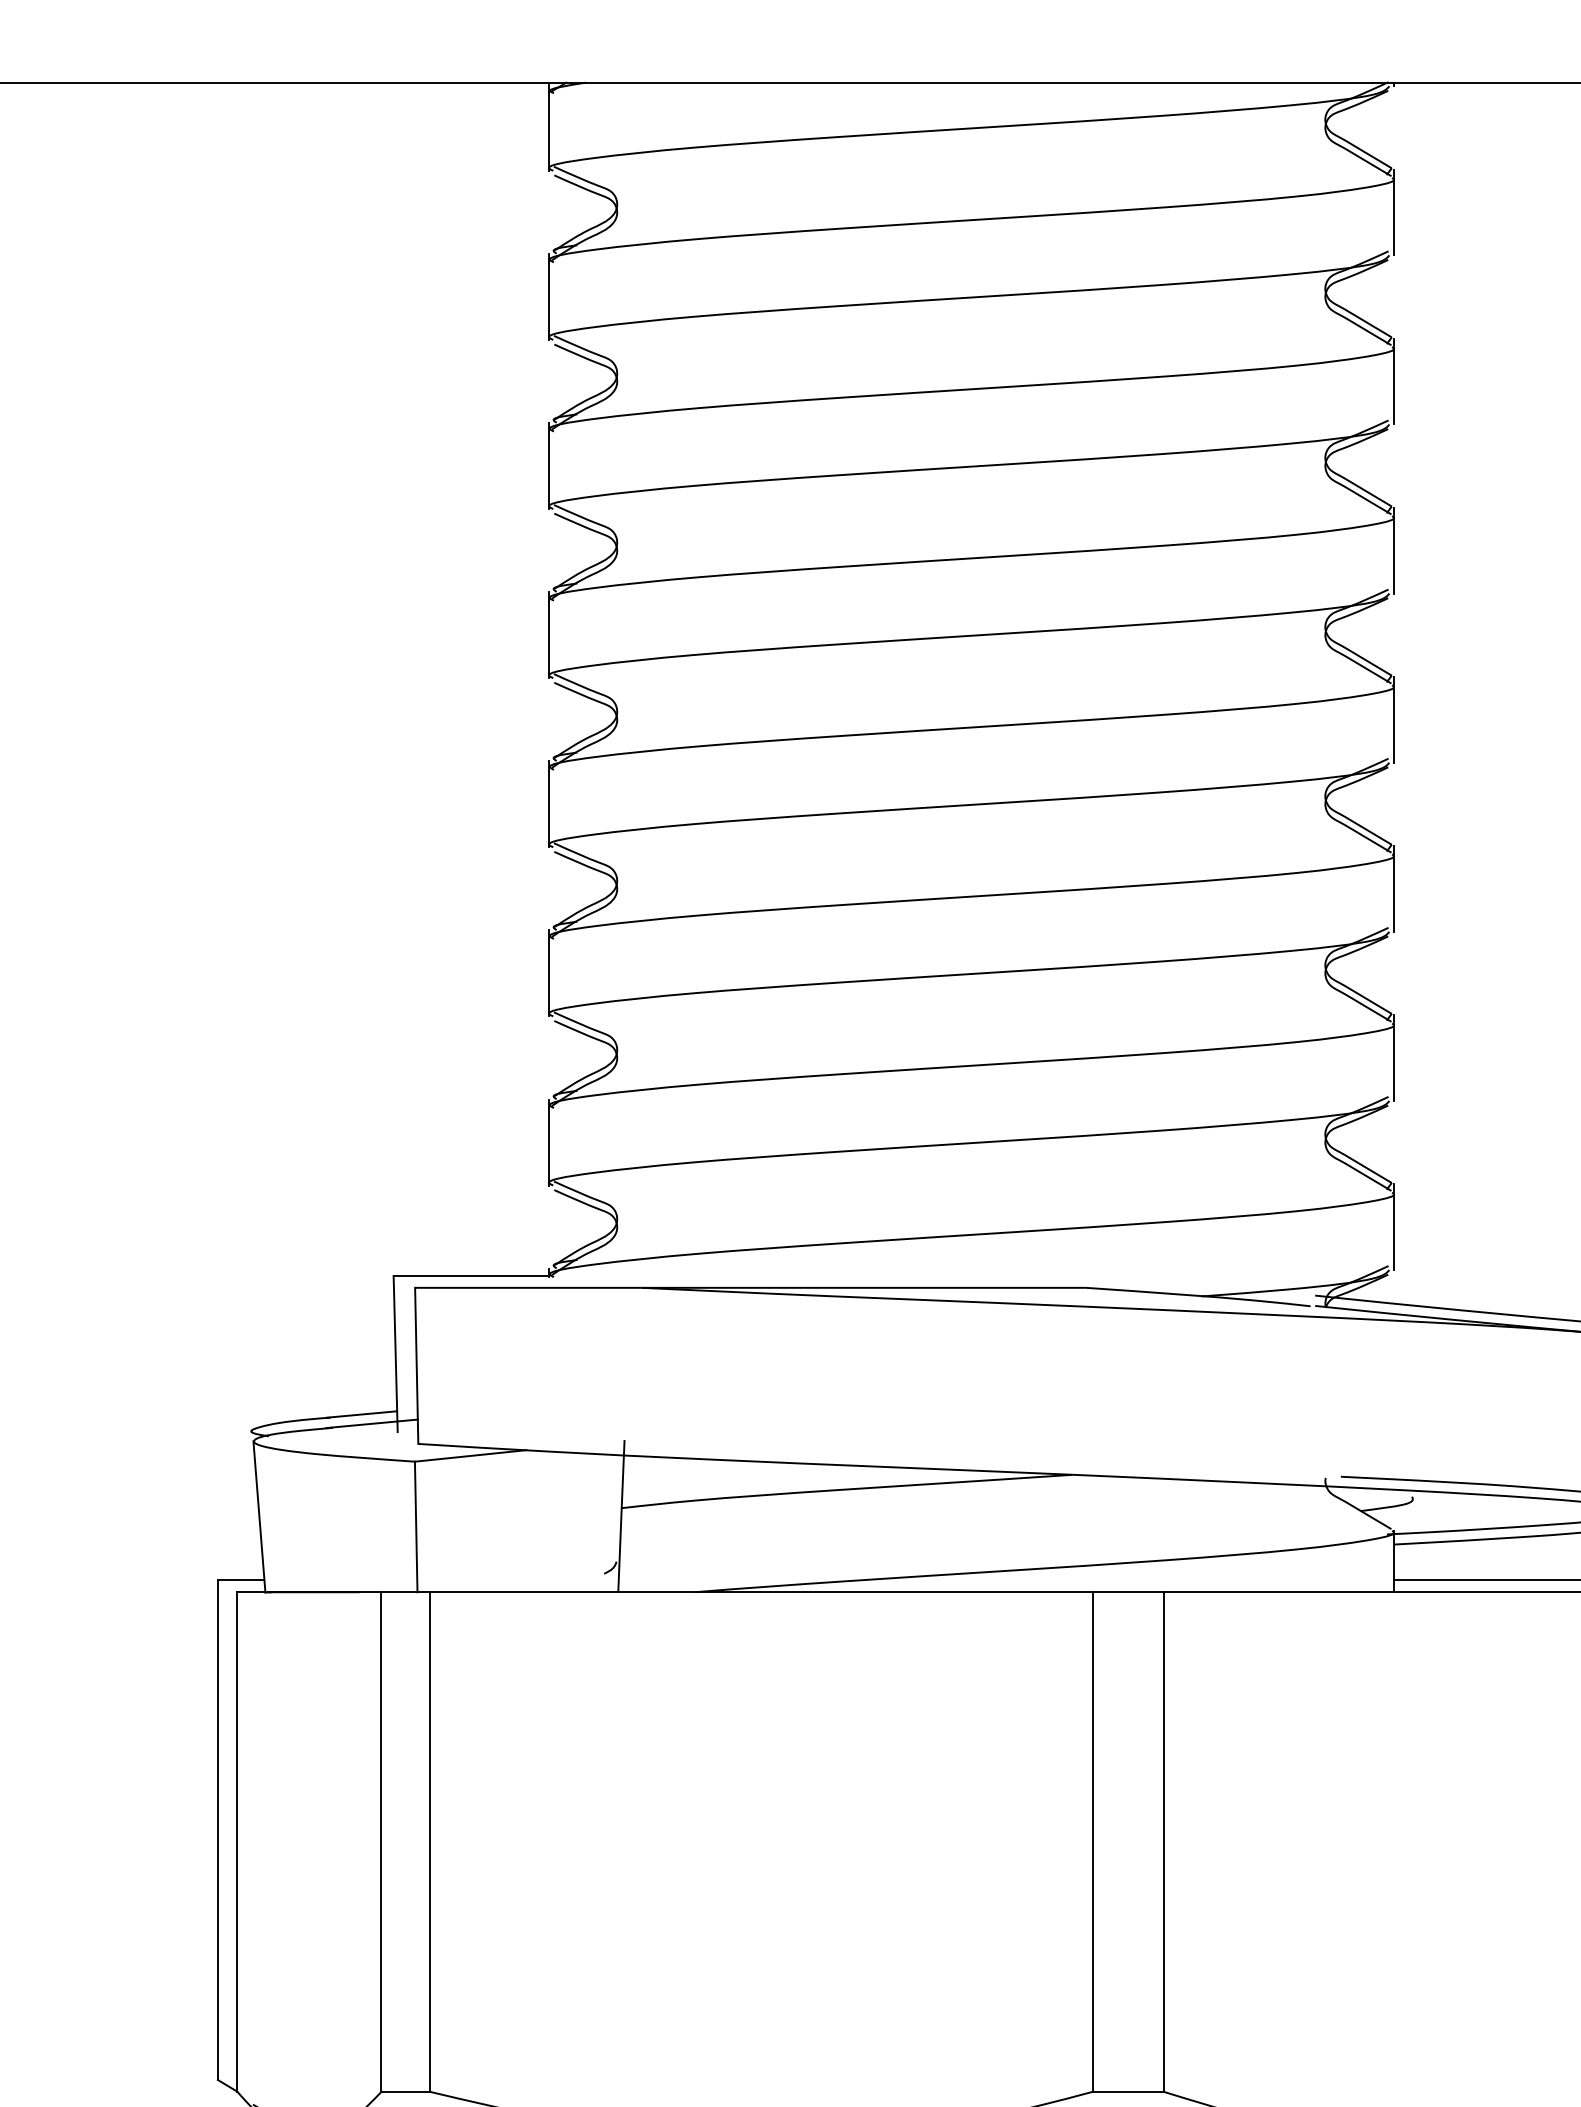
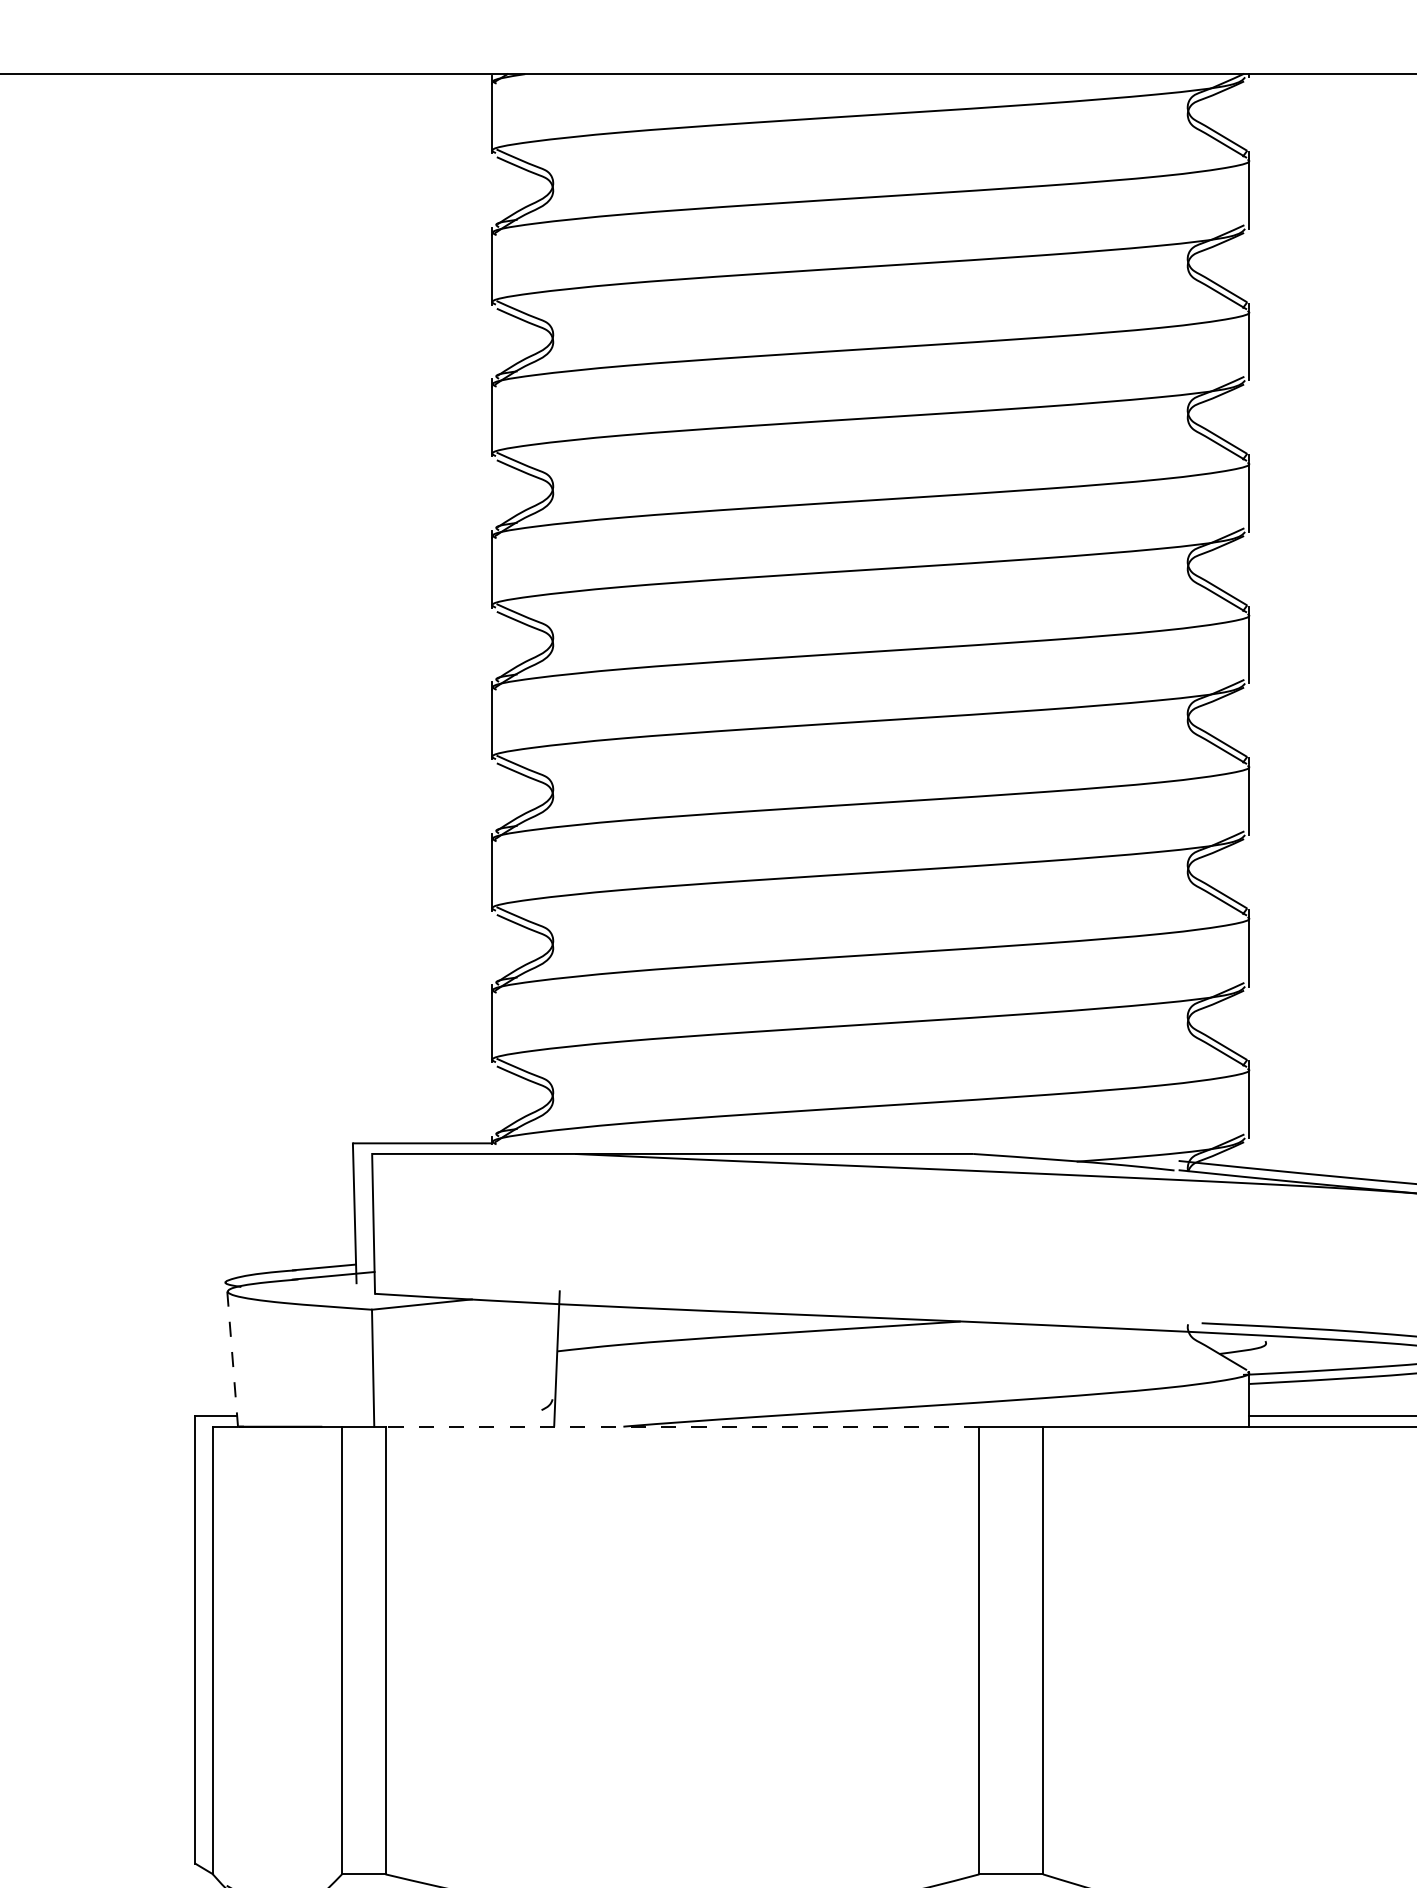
line: (259, 1517) -> (232, 1359), solid -> dashed
line: (760, 1592) -> (681, 1426), solid -> dashed

